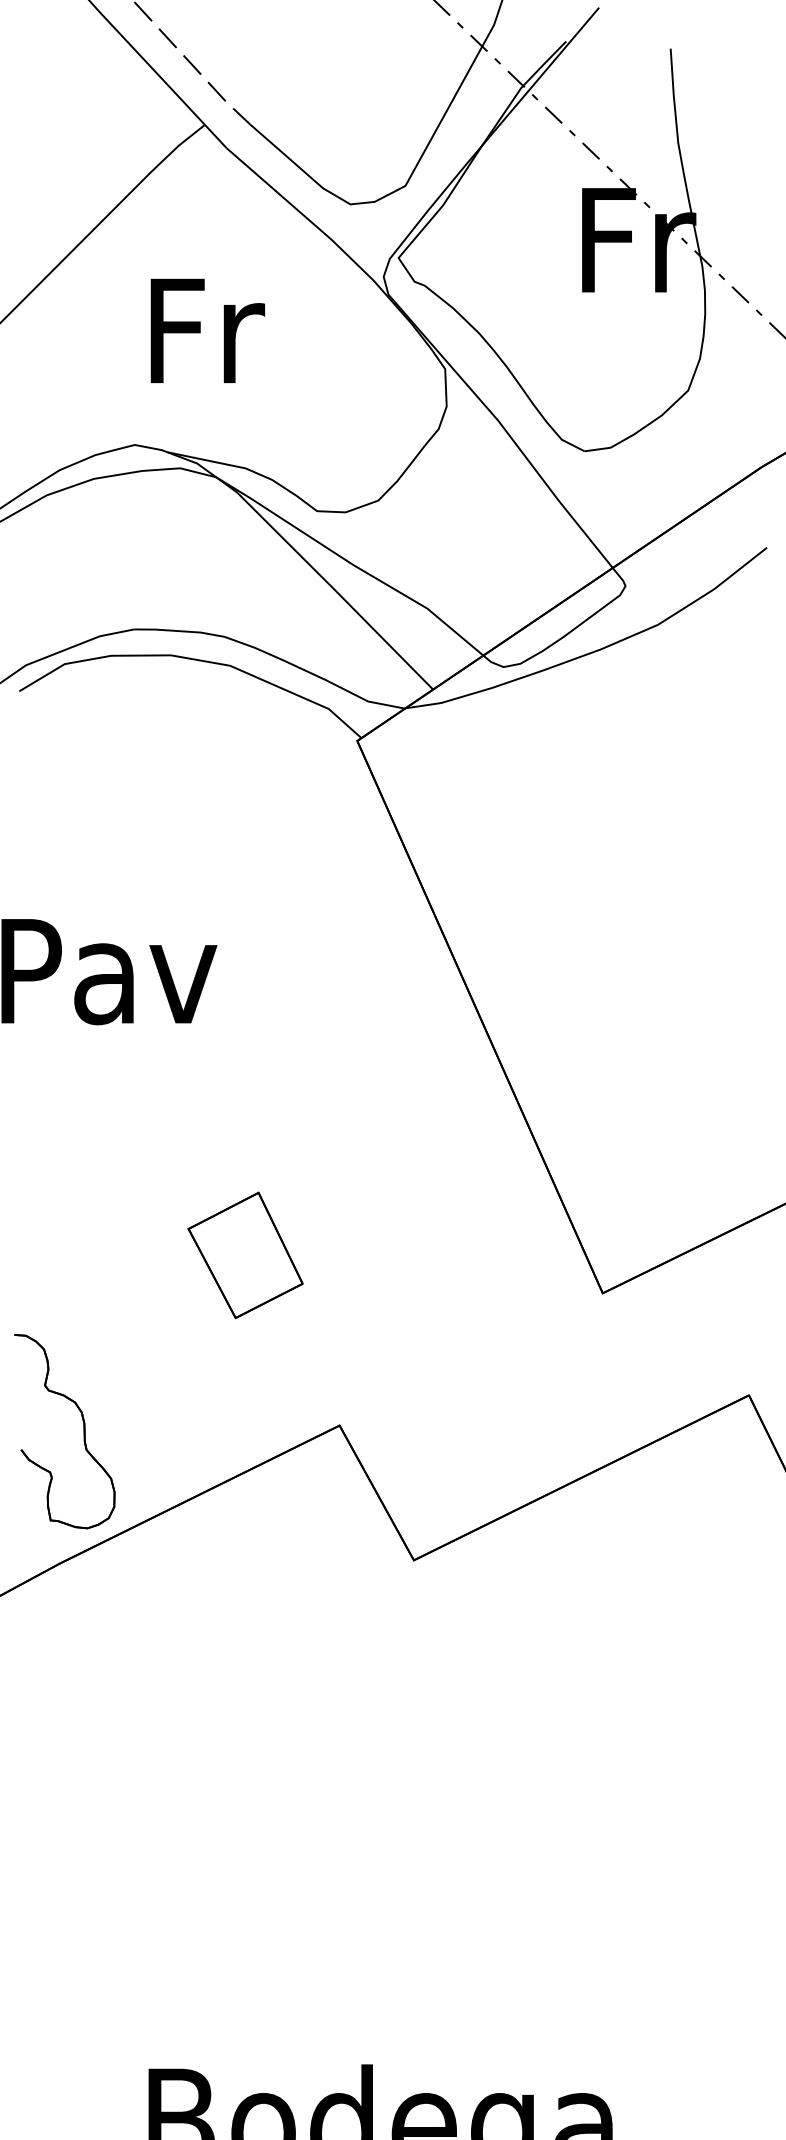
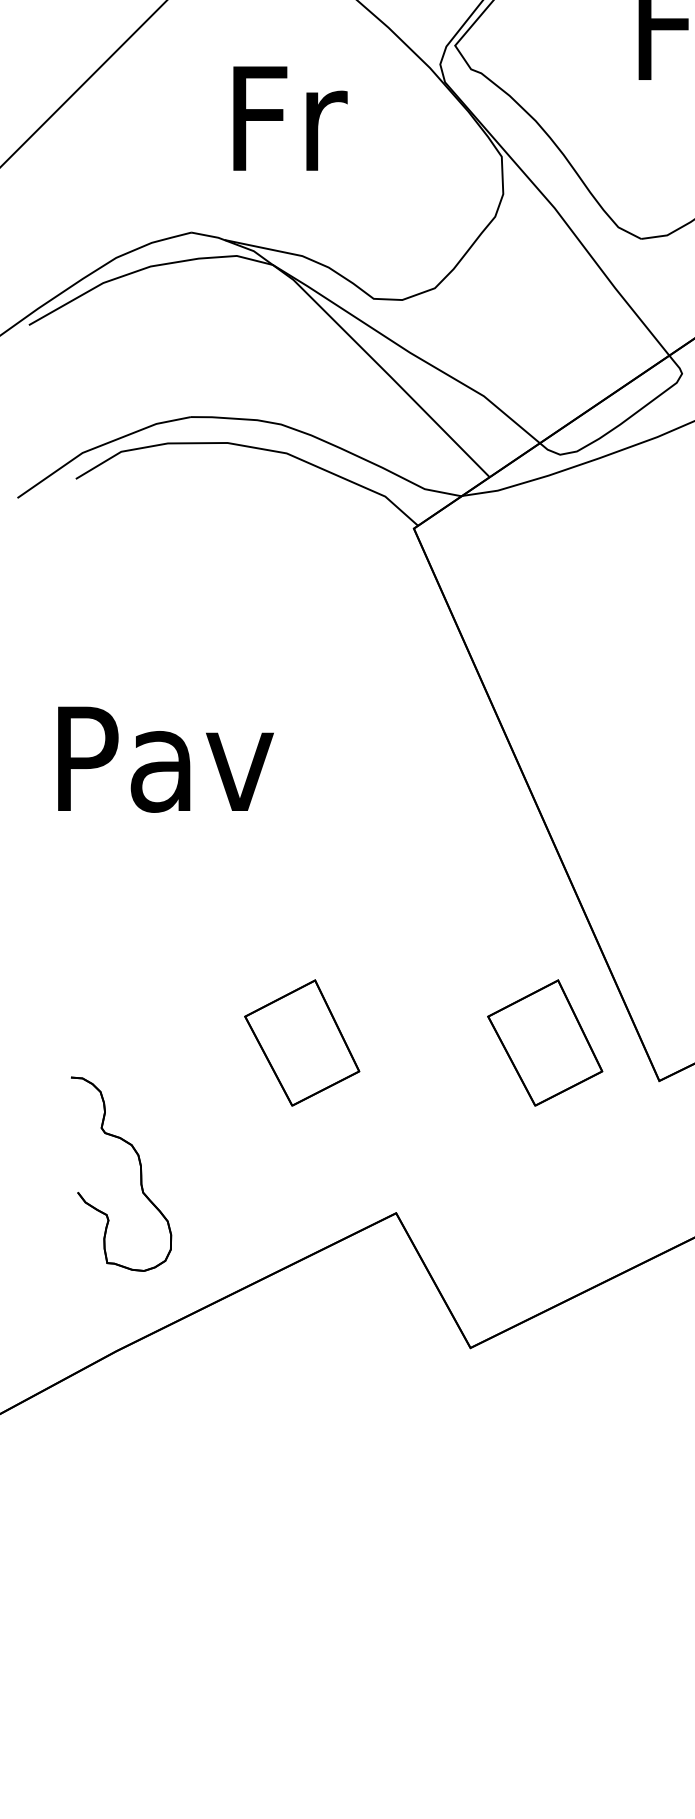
text: (207, 330) -> (290, 118), moved
part: (488, 1255) -> (545, 1043), added
part: (83, 1431) -> (140, 1174), moved

